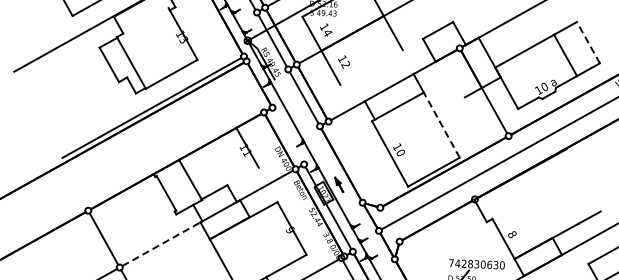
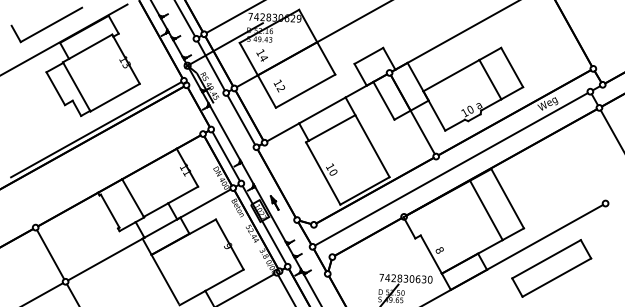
line: (145, 20) -> (90, 46), added
line: (587, 42) -> (511, 67), dashed -> solid
line: (371, 66) -> (305, 90), added
line: (453, 77) -> (383, 100), added
line: (441, 124) -> (372, 145), dashed -> solid
line: (287, 136) -> (225, 156), added
line: (243, 175) -> (183, 194), added
line: (583, 180) -> (507, 198), added
line: (561, 192) -> (486, 210), added
line: (162, 244) -> (106, 259), dashed -> solid

